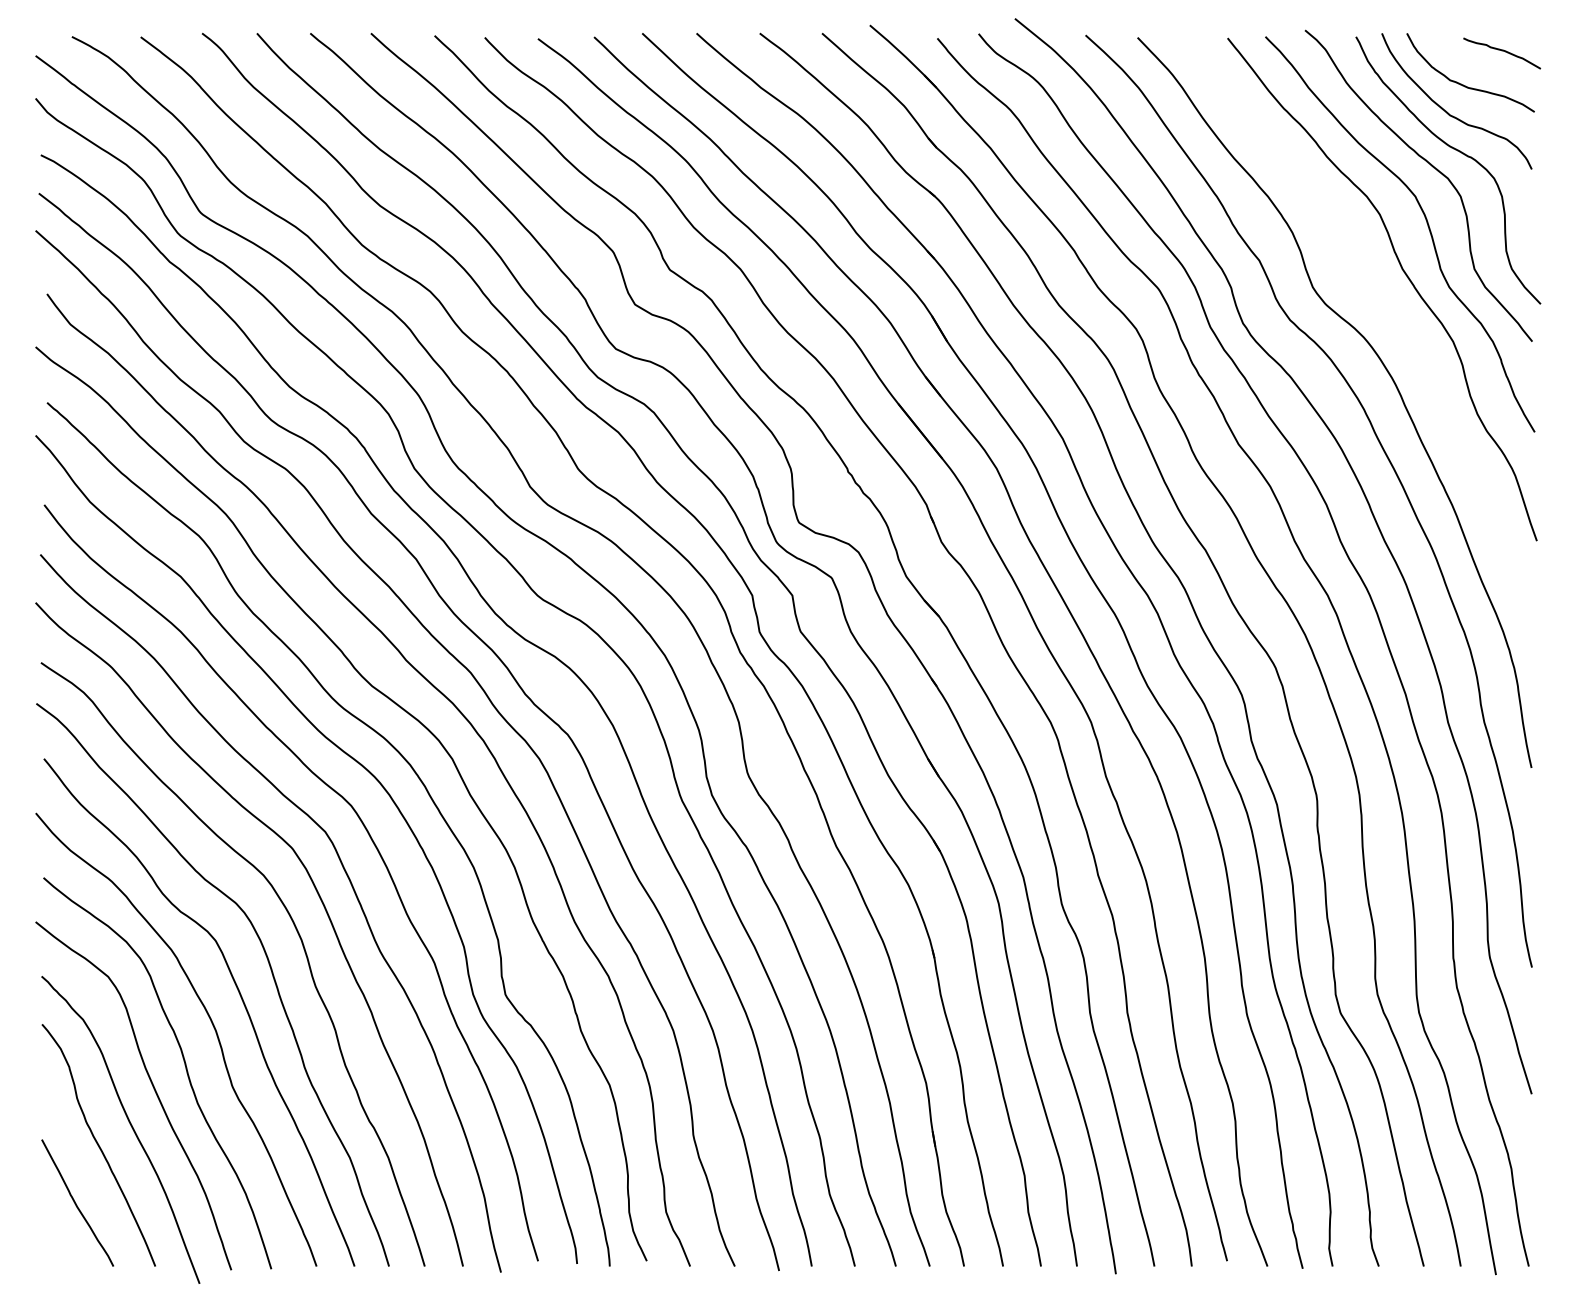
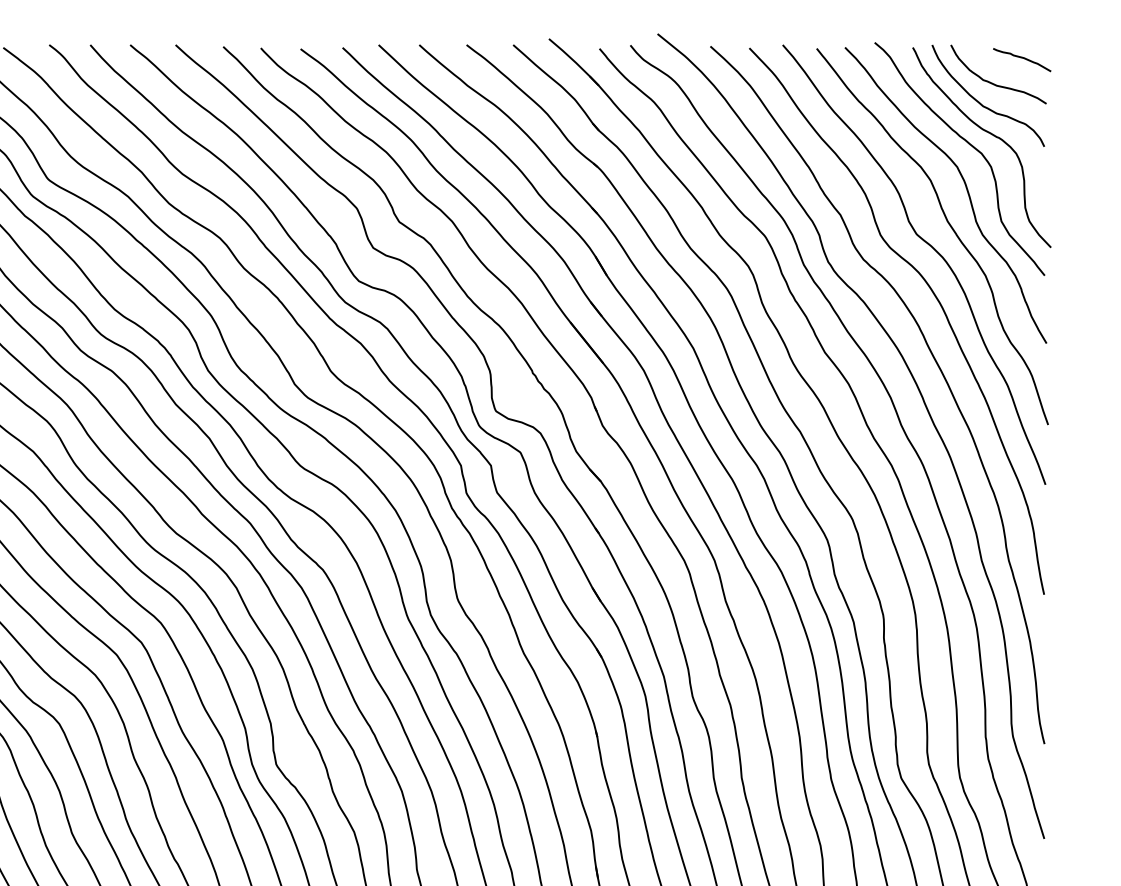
curve: (1376, 300) -> (928, 244), added

